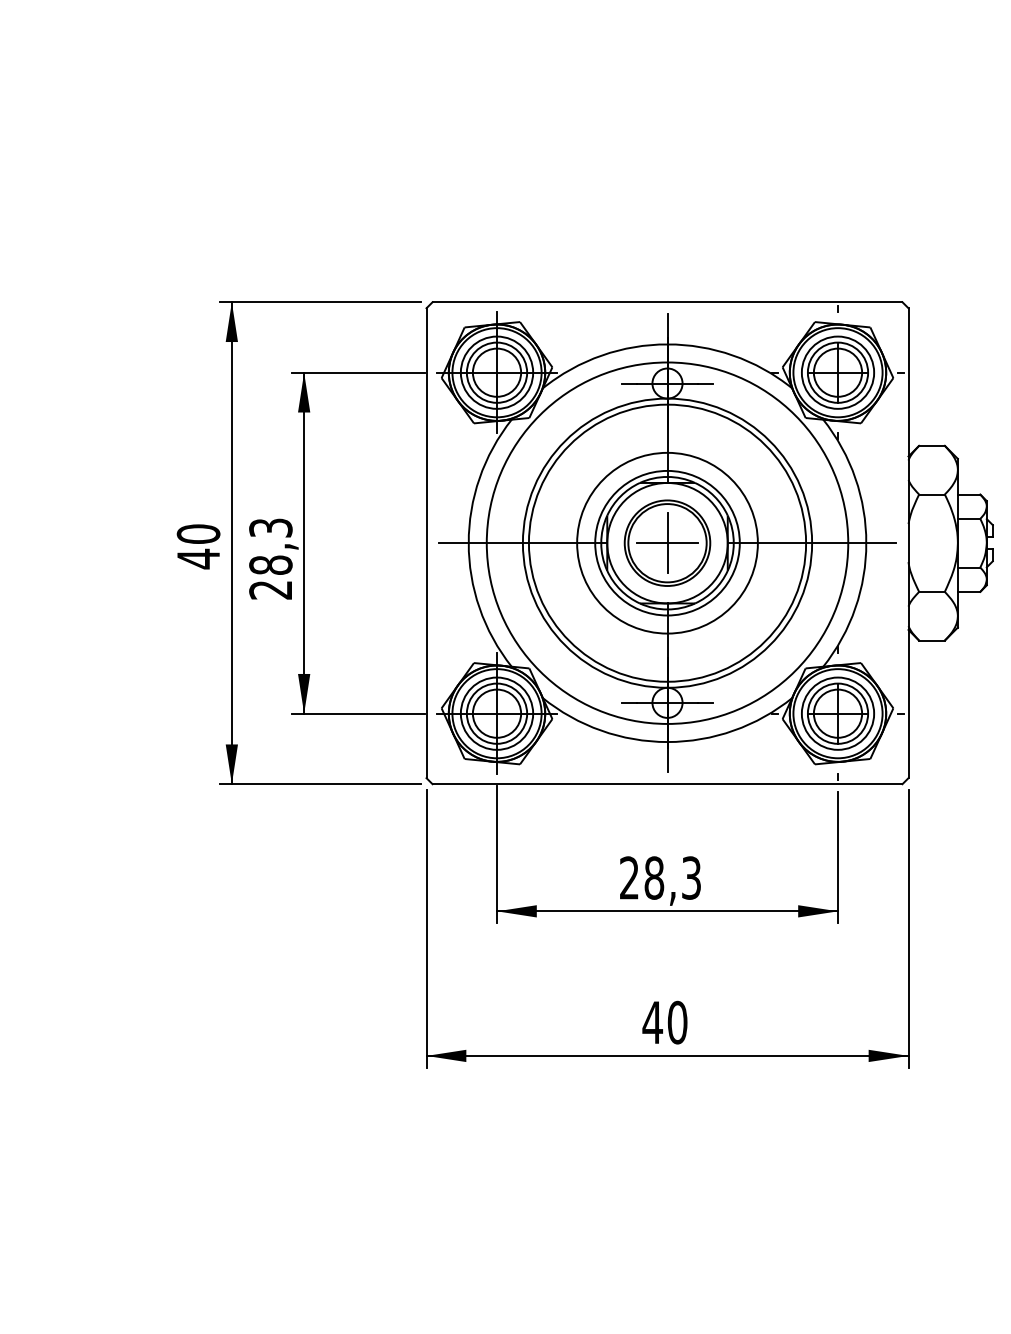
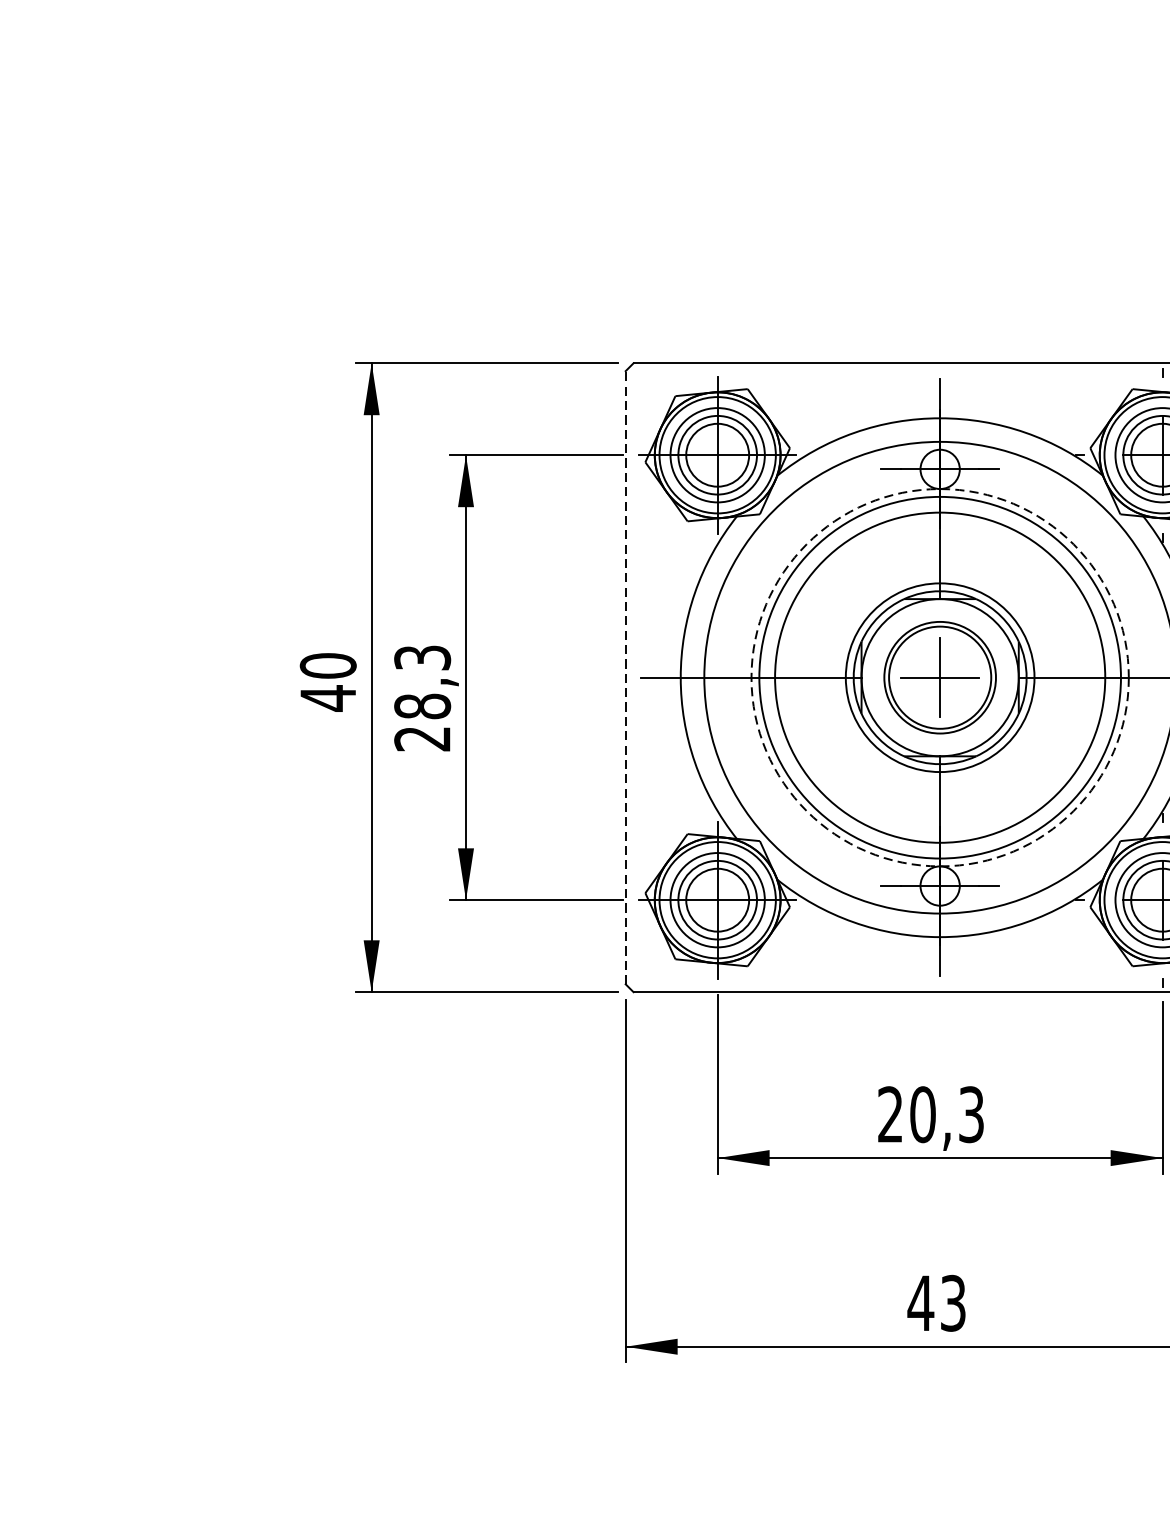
circle: (667, 542) -> (940, 676), size x1.4
circle: (667, 542) -> (940, 676), solid -> dashed
line: (426, 543) -> (625, 678), solid -> dashed
text: (654, 877) -> (923, 1113), 28,3 -> 20,3
text: (677, 1022) -> (953, 1303), 40 -> 43

